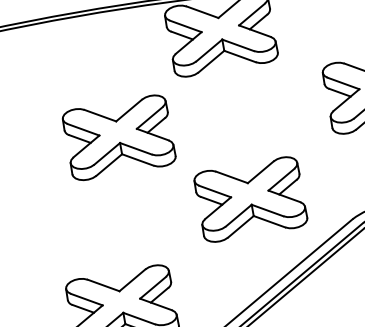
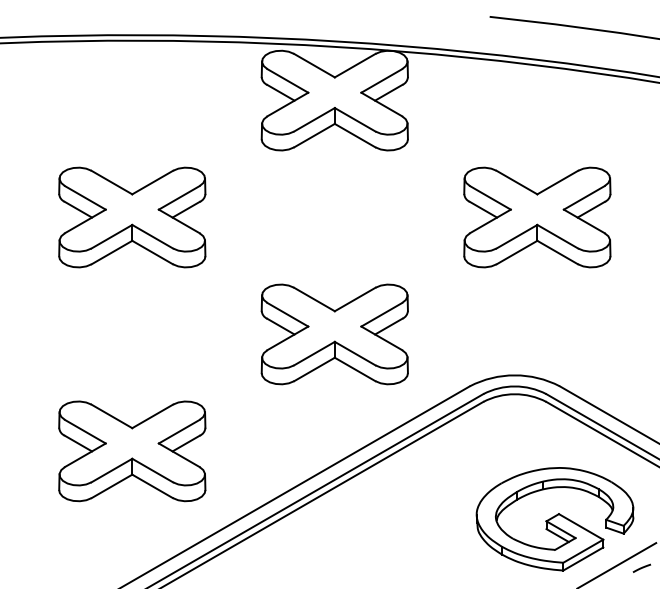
part: (119, 137) -> (132, 217), moved

